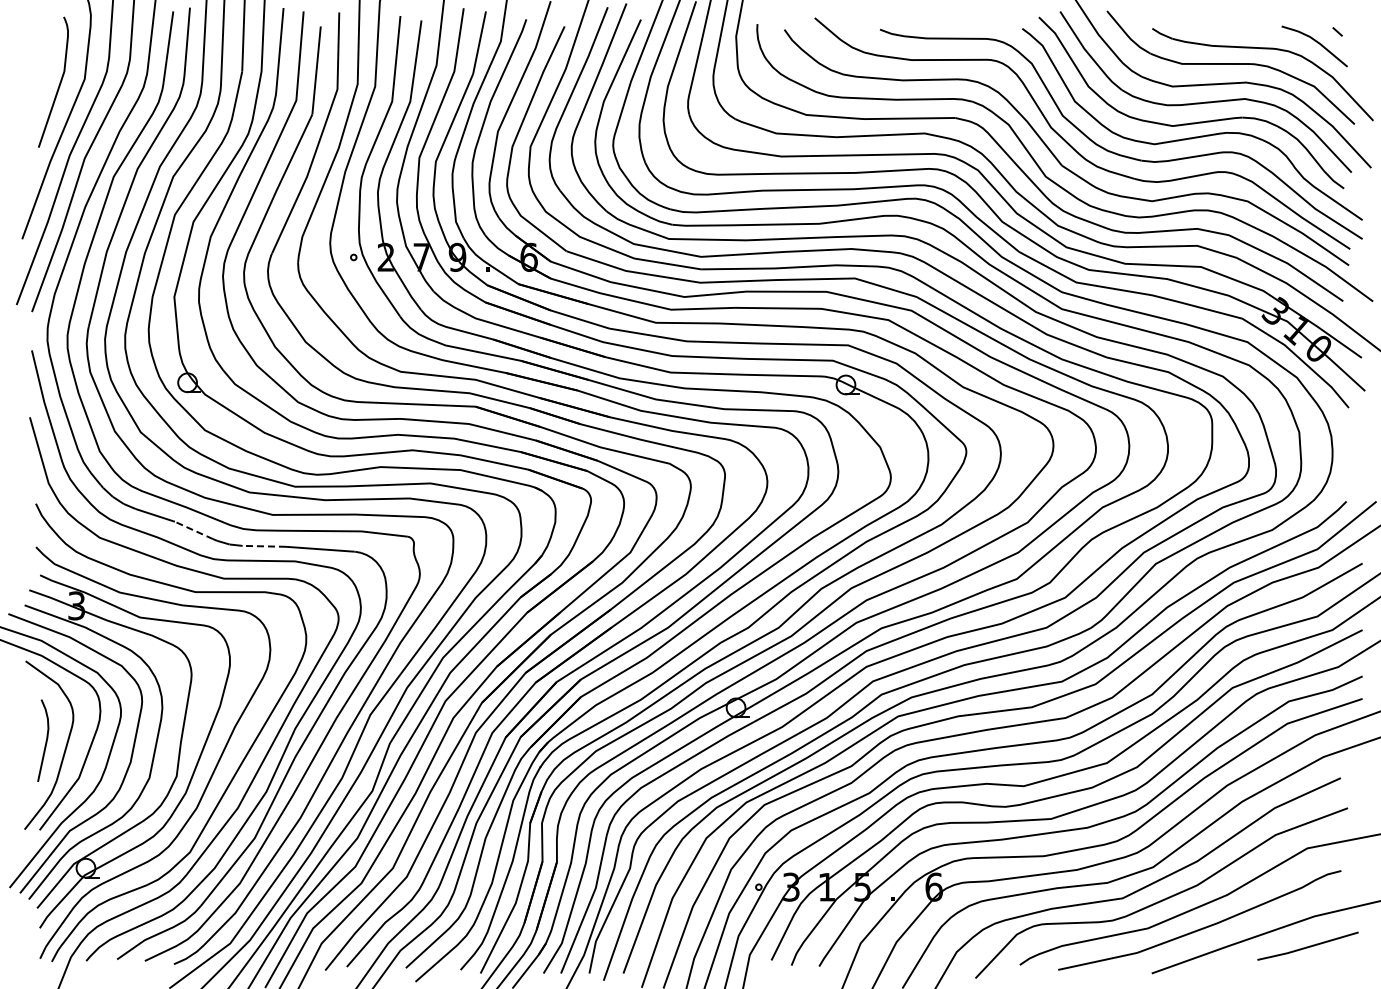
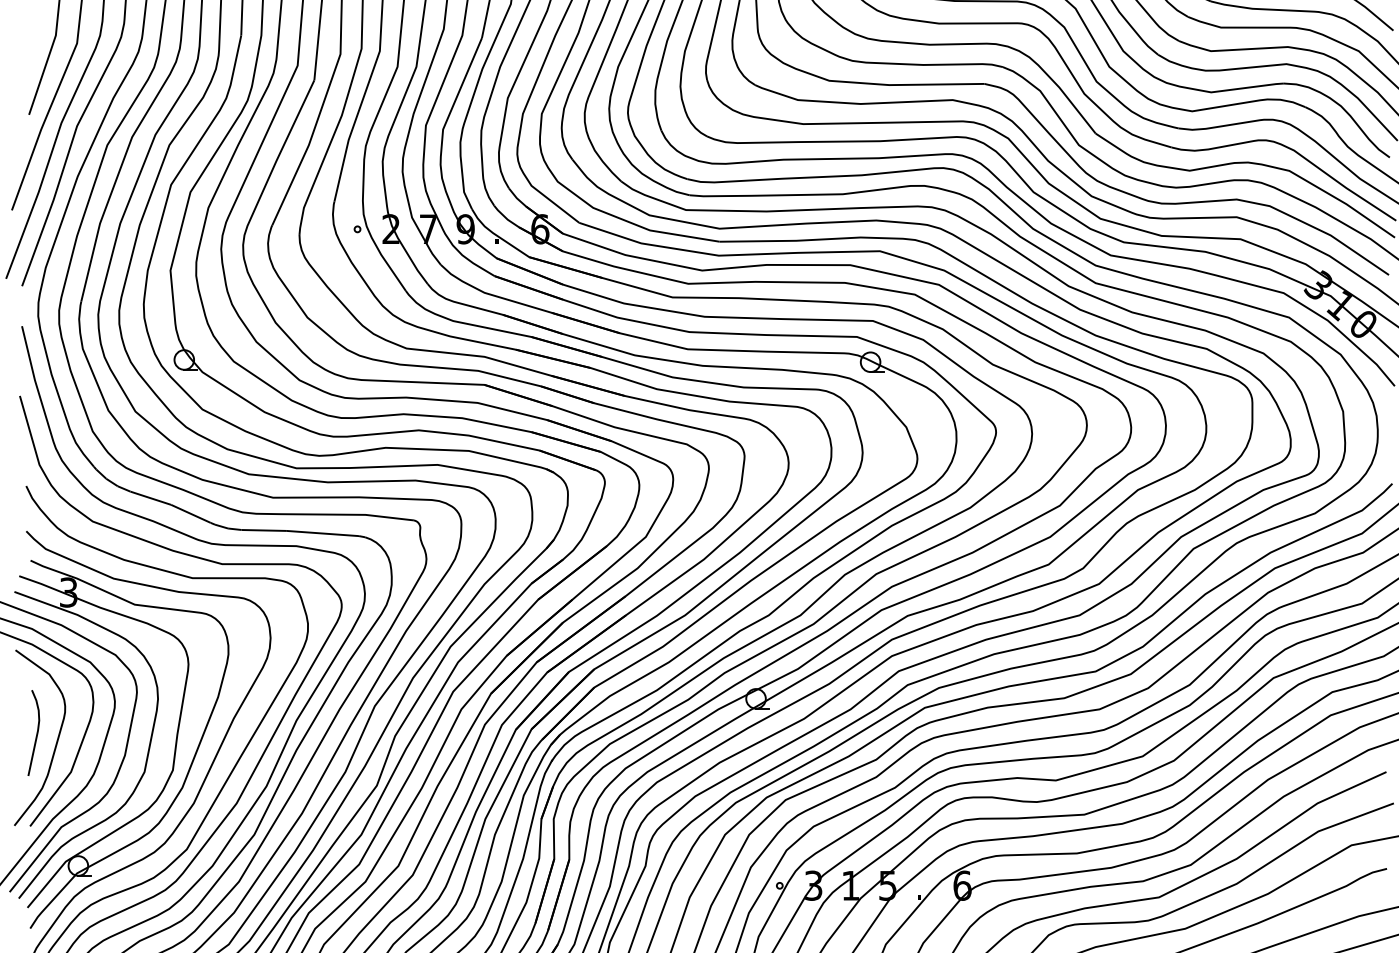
line: (193, 530) -> (190, 513), dashed -> solid
line: (264, 546) -> (264, 530), dashed -> solid

